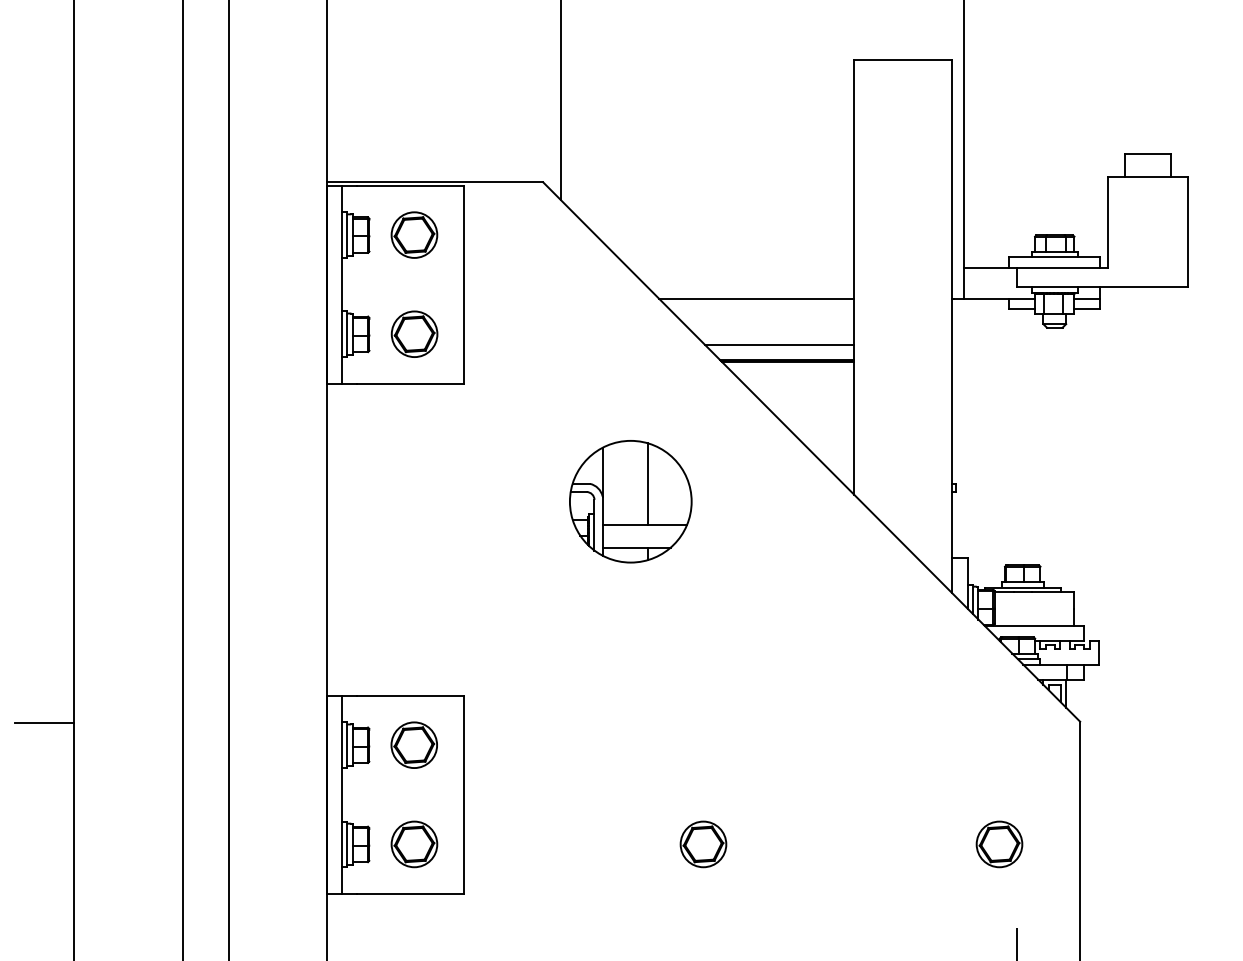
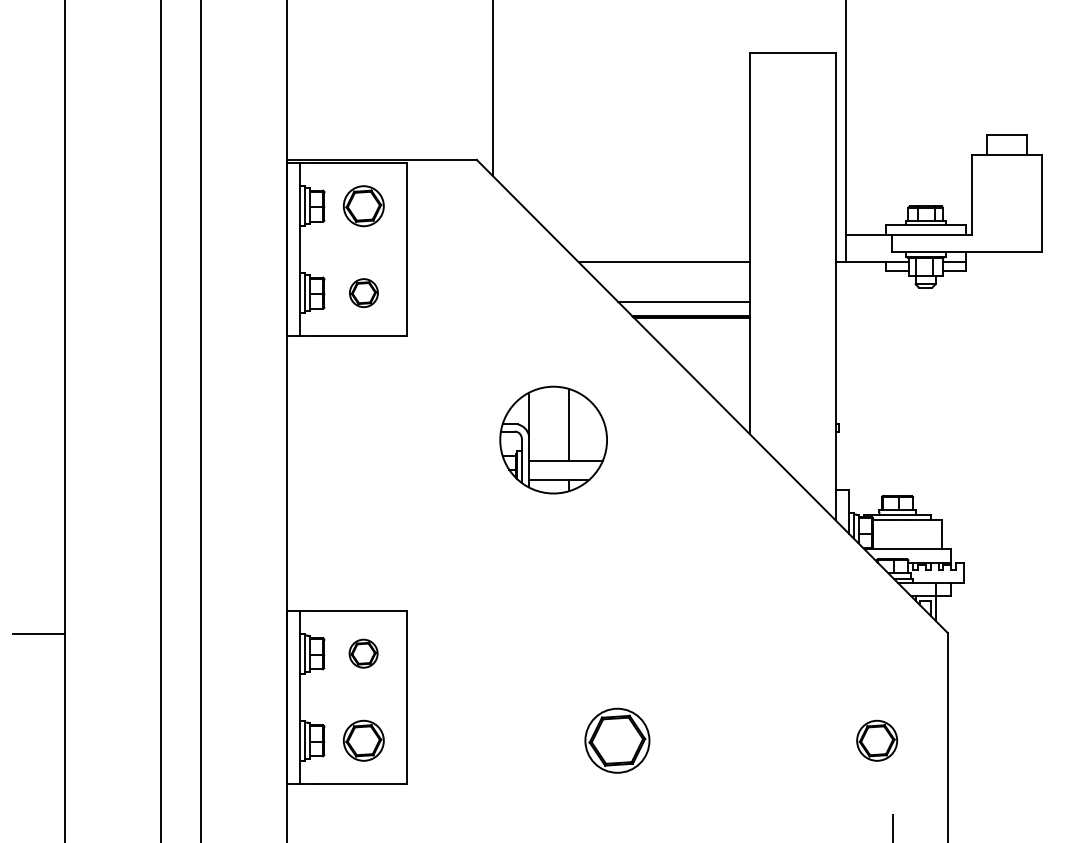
part: (414, 333) -> (363, 292), size x0.7
part: (413, 744) -> (363, 653), size x0.7
part: (703, 844) -> (617, 740), size x1.6

